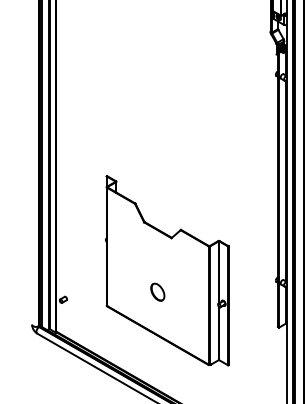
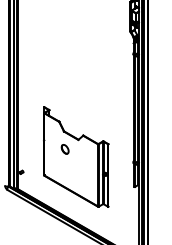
part: (156, 292) -> (64, 149), moved

